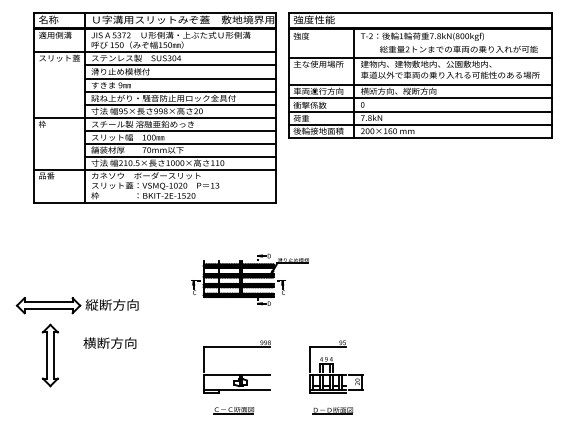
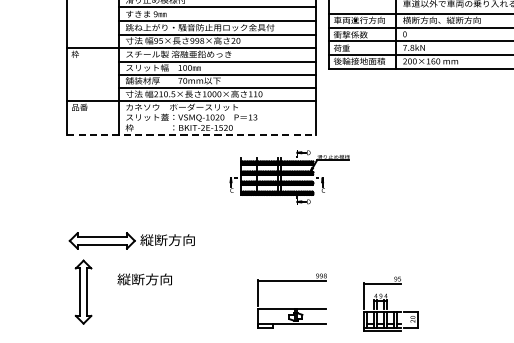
line: (155, 202) -> (191, 134), solid -> dashed
part: (249, 279) -> (288, 176), moved
part: (76, 305) -> (131, 240), moved
text: (89, 342) -> (123, 278), 横断方向 -> 縦断方向
part: (336, 366) -> (391, 303), moved
part: (236, 374) -> (291, 308), moved

